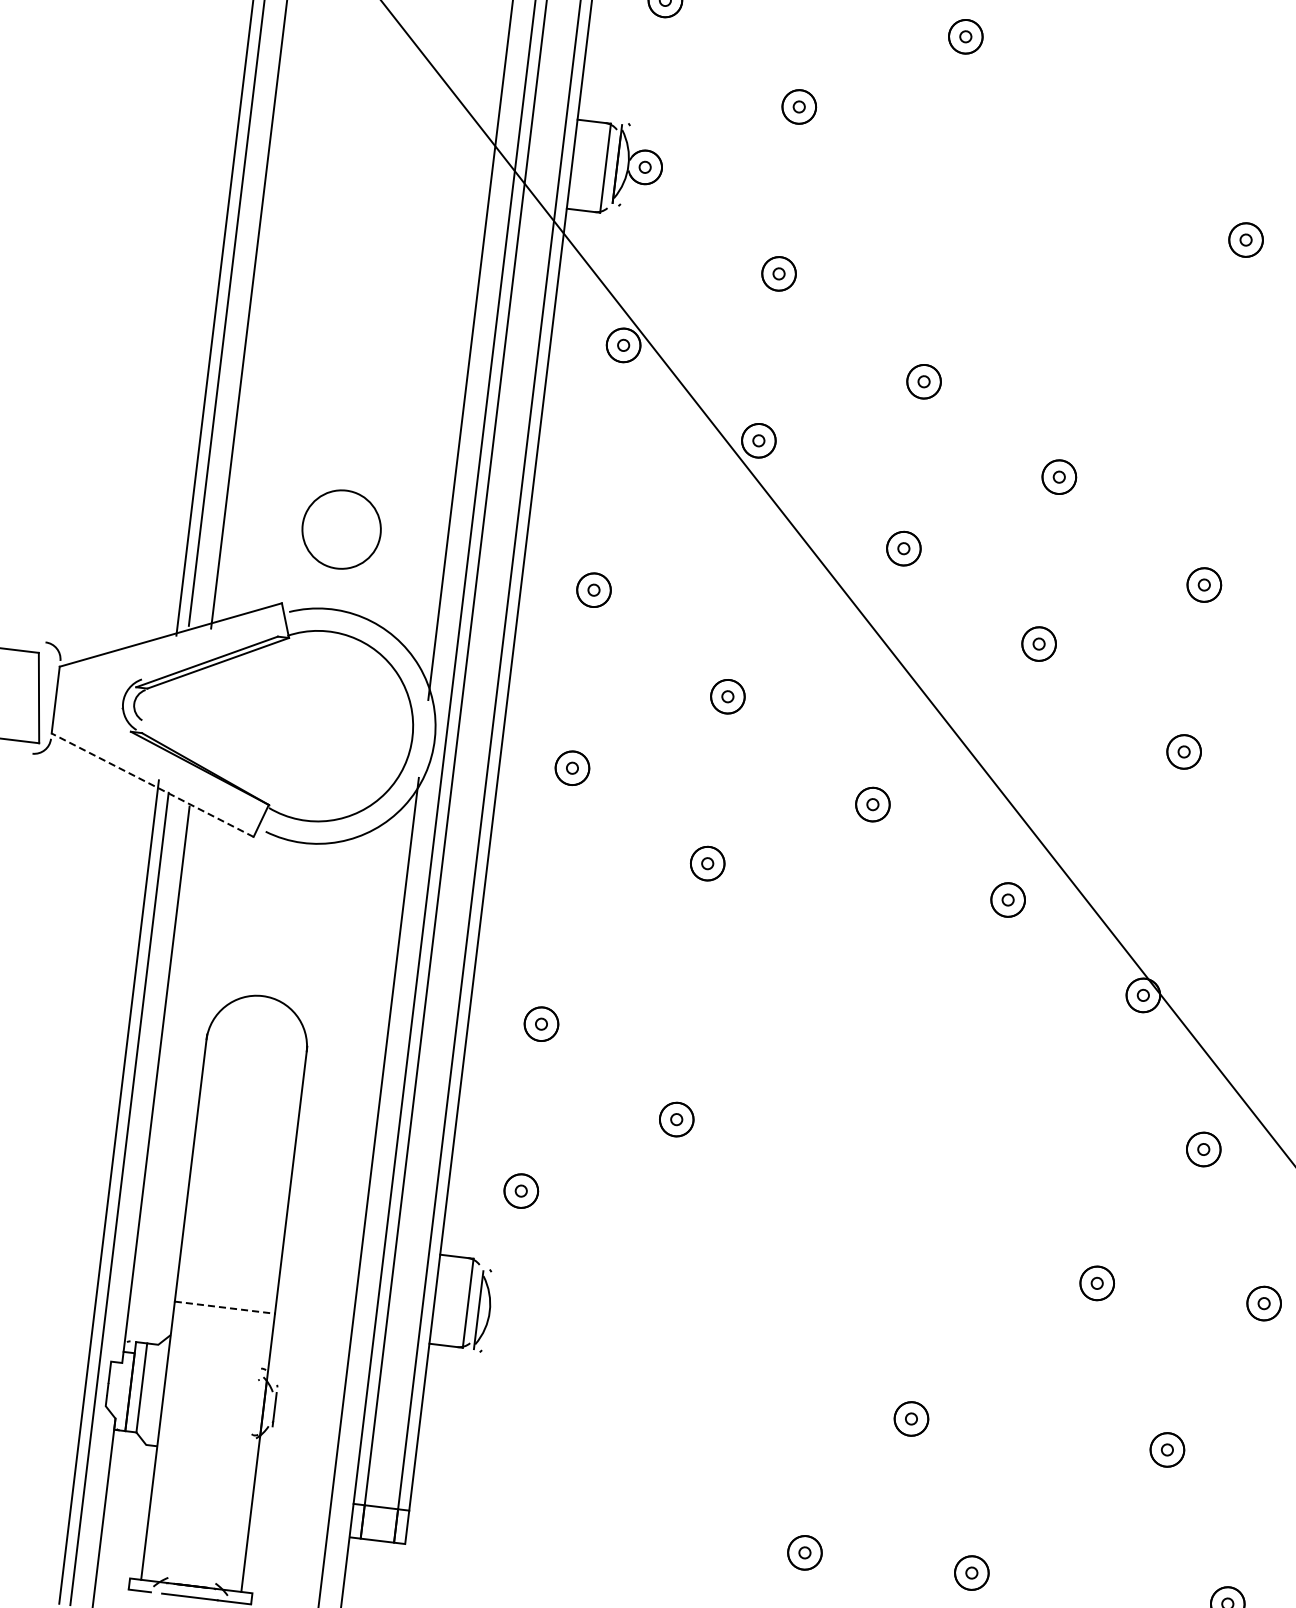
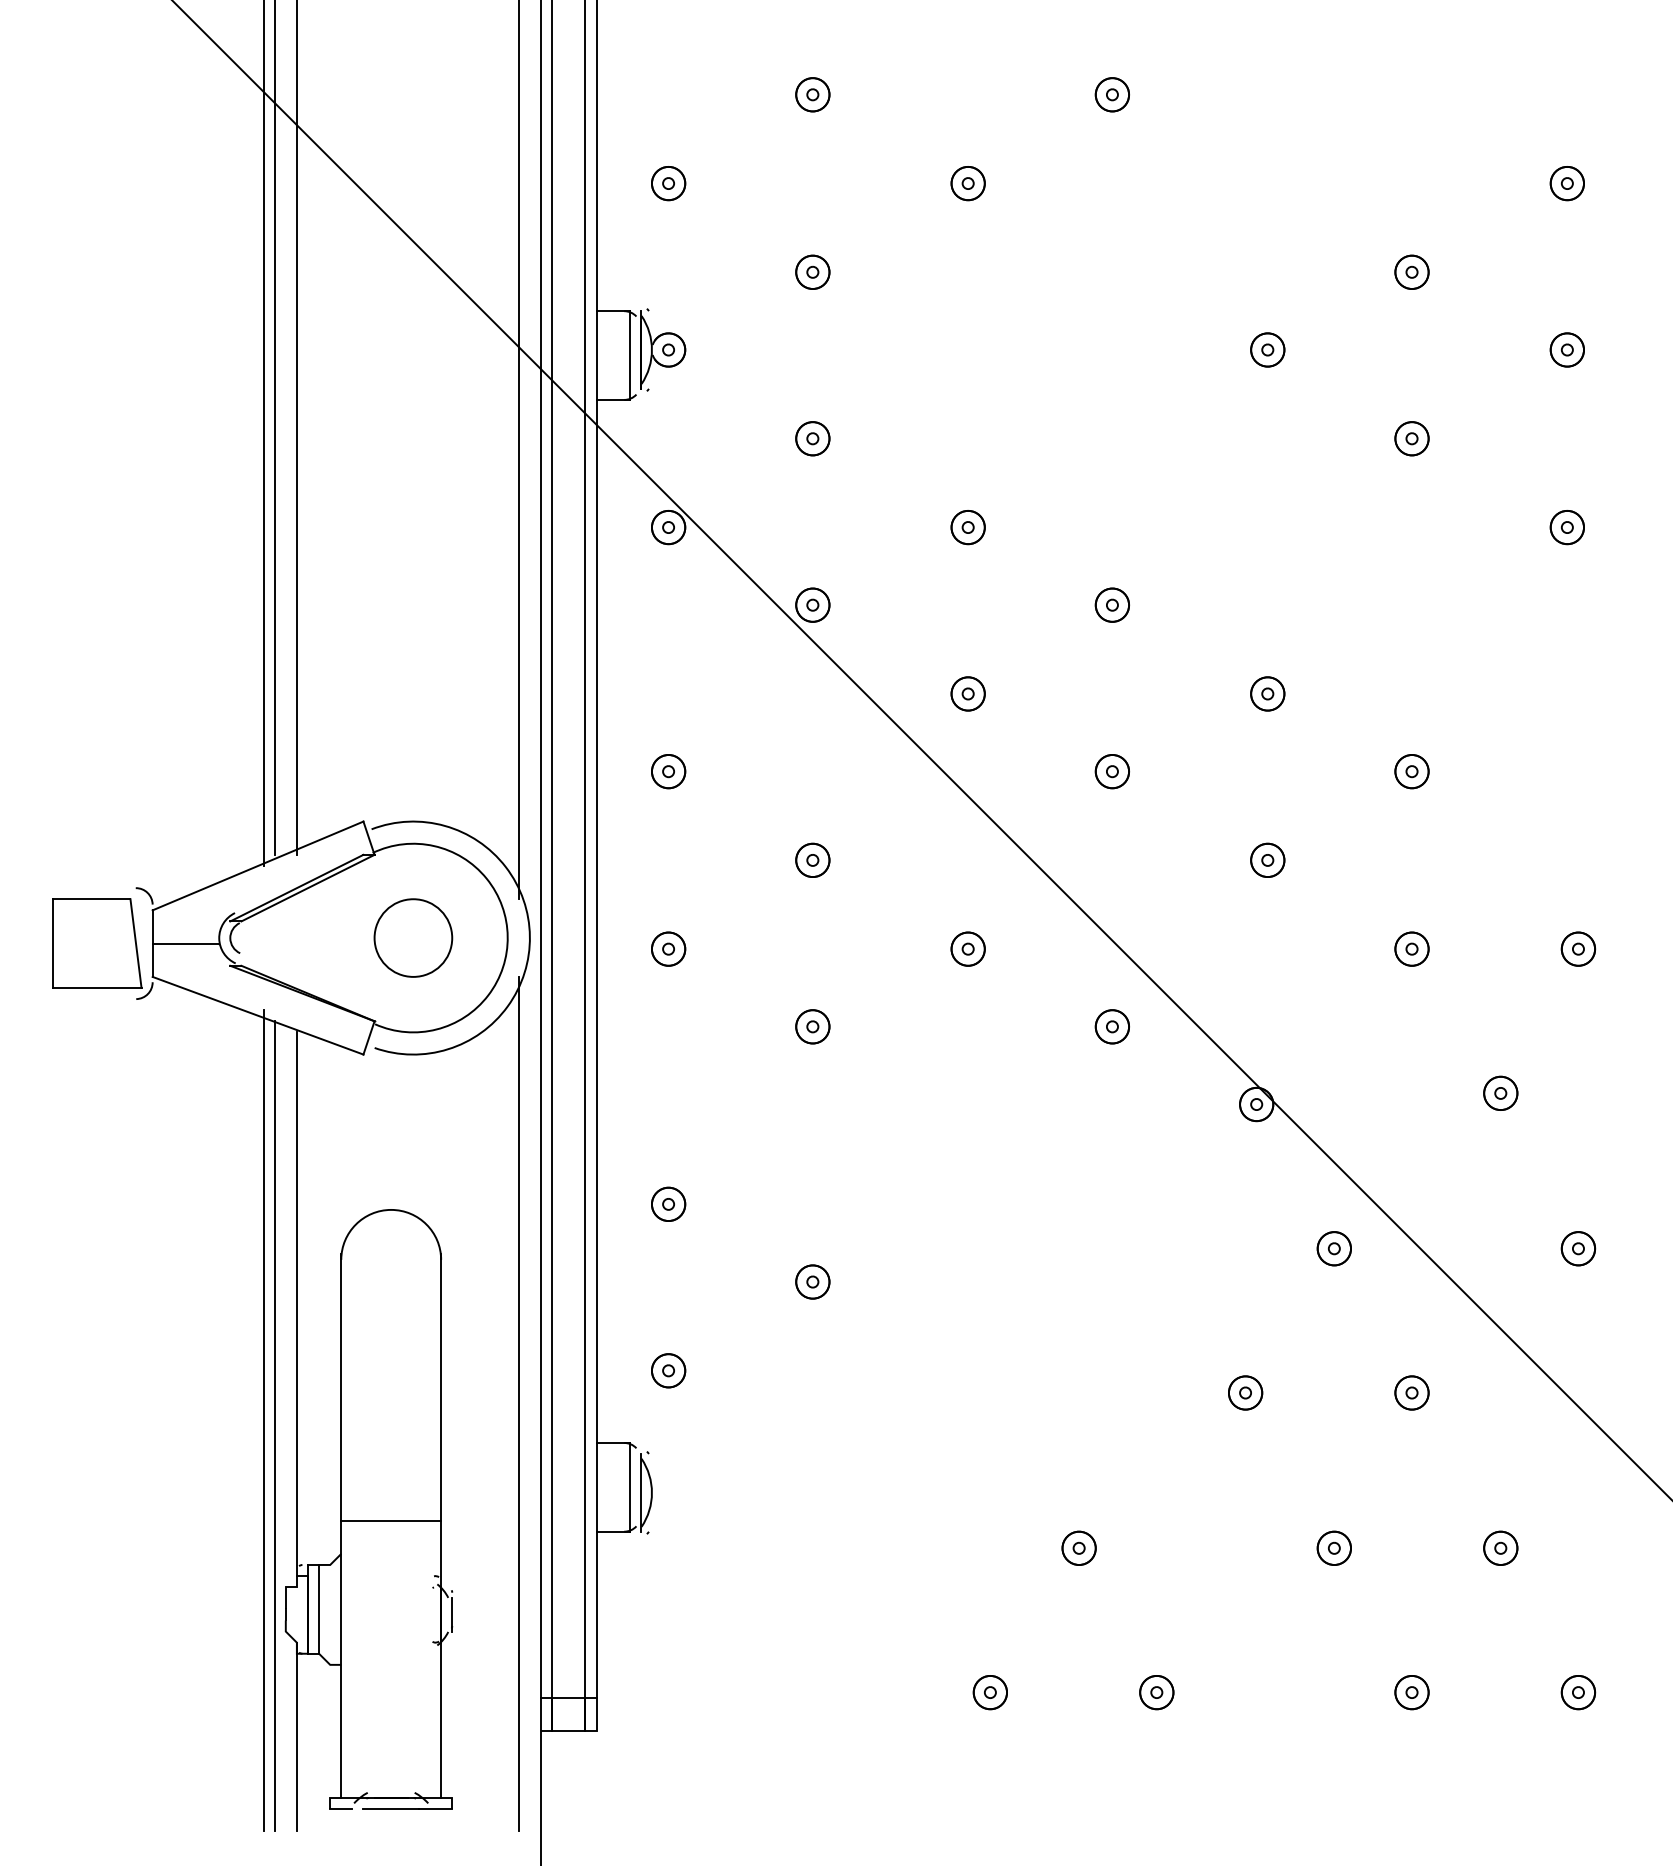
part: (341, 529) -> (413, 937), moved
line: (88, 703) -> (185, 943), added
line: (152, 784) -> (257, 1015), dashed -> solid
line: (225, 1307) -> (391, 1520), dashed -> solid

